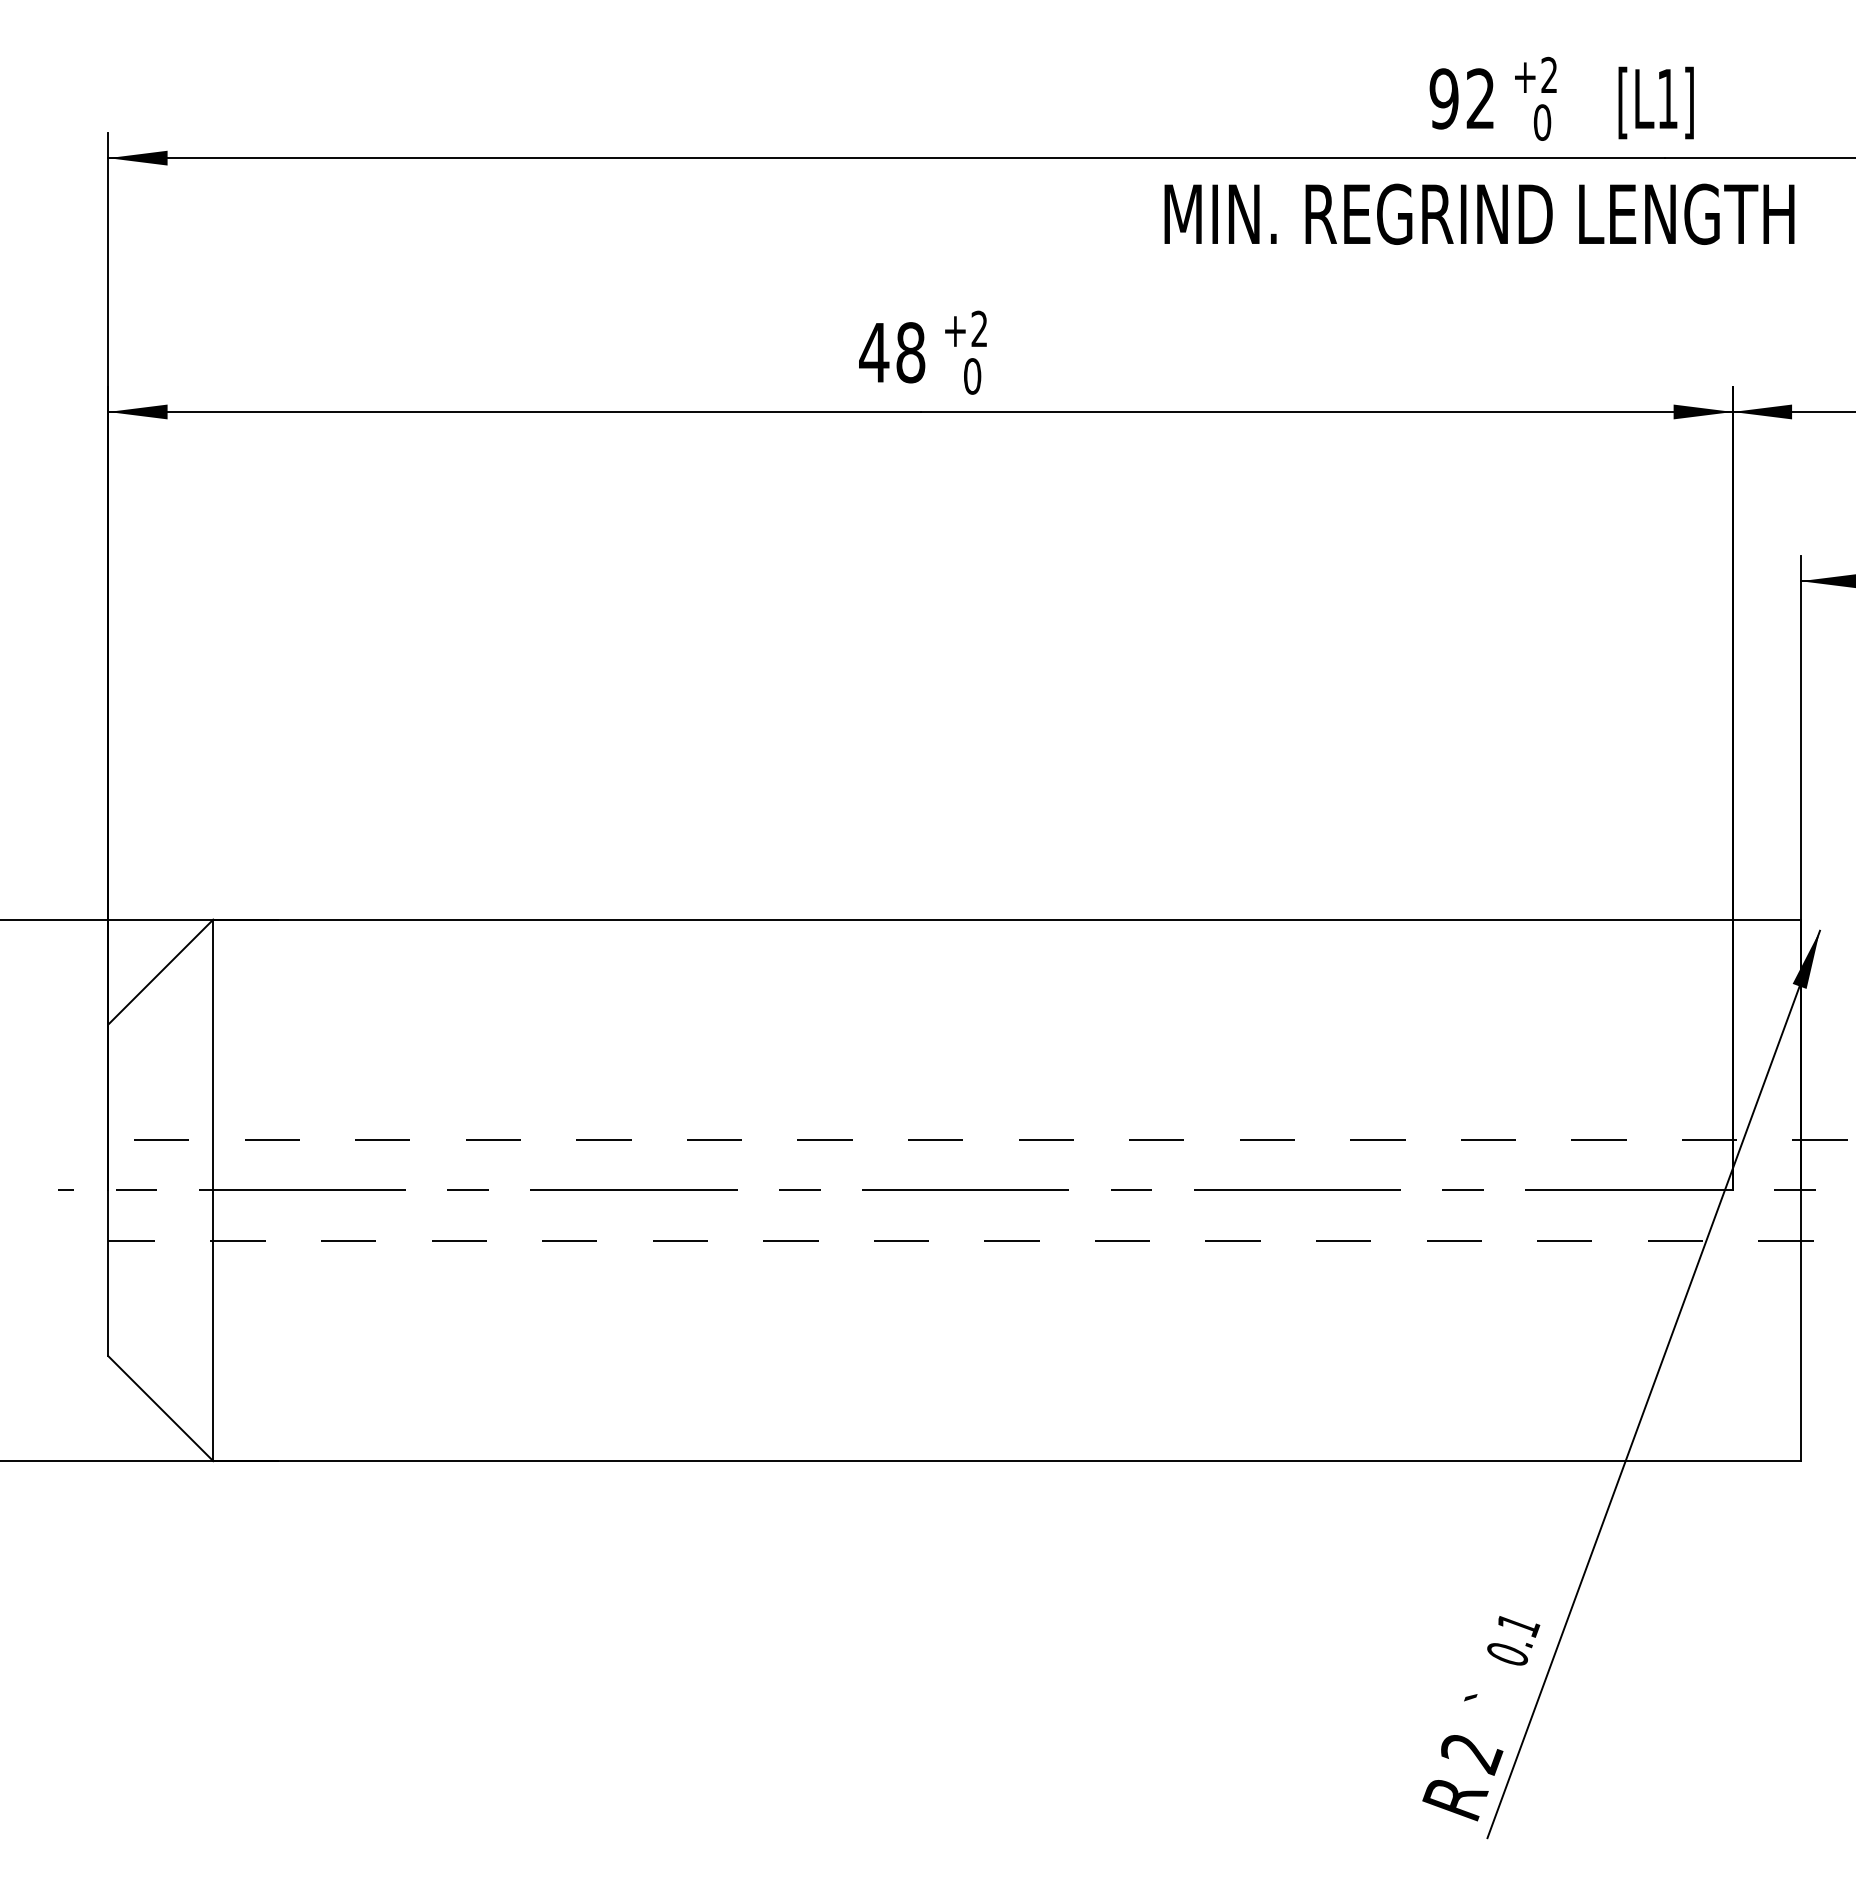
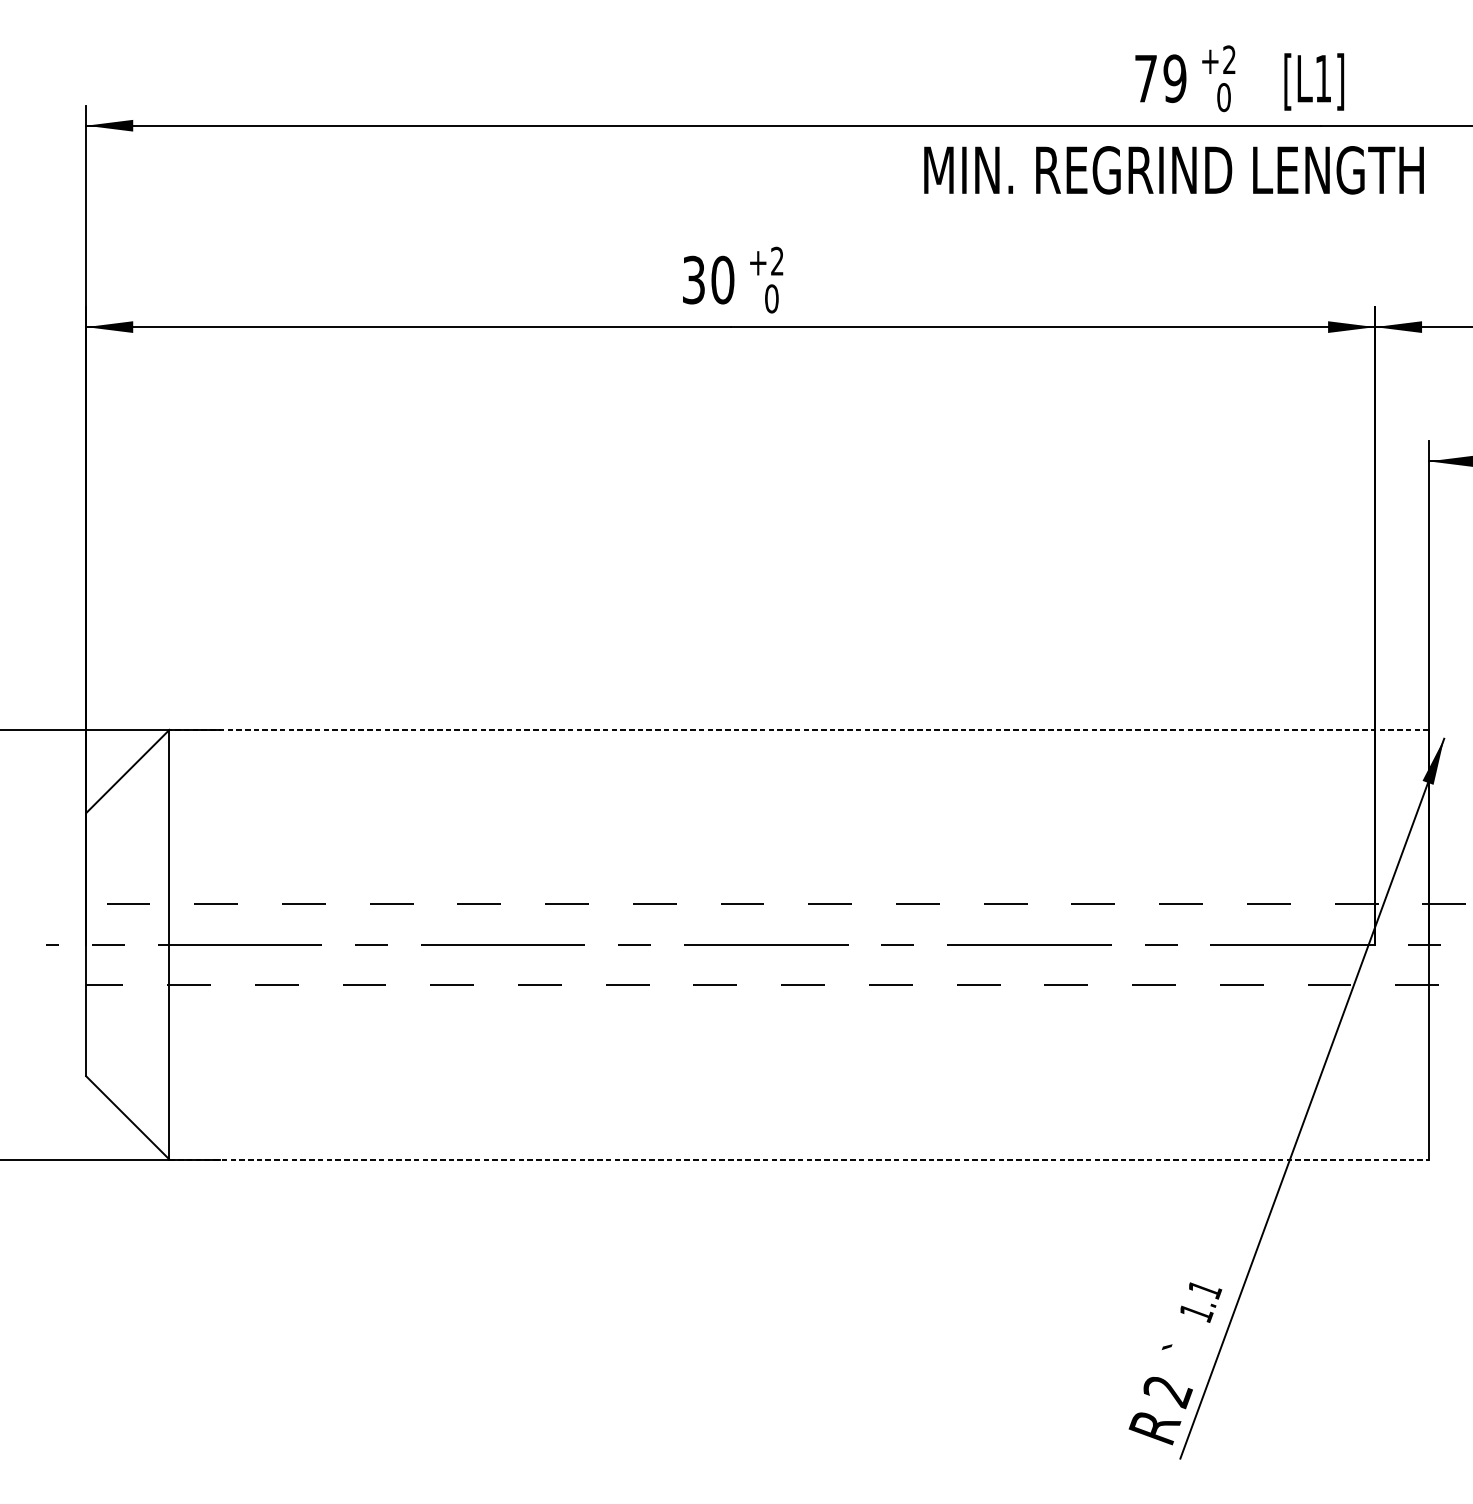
text: (1462, 98) -> (1160, 78), 92 -> 79
text: (892, 352) -> (708, 279), 48 -> 30
line: (1006, 919) -> (798, 729), solid -> dashed
line: (1006, 1461) -> (798, 1159), solid -> dashed
text: (1508, 1655) -> (1197, 1313), 0.1 -> 1.1

